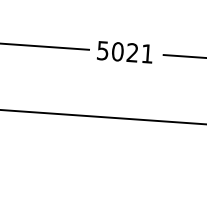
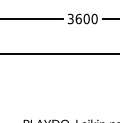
text: (124, 51) -> (82, 18), 5021 -> 3600

